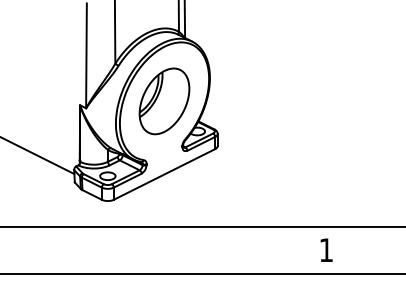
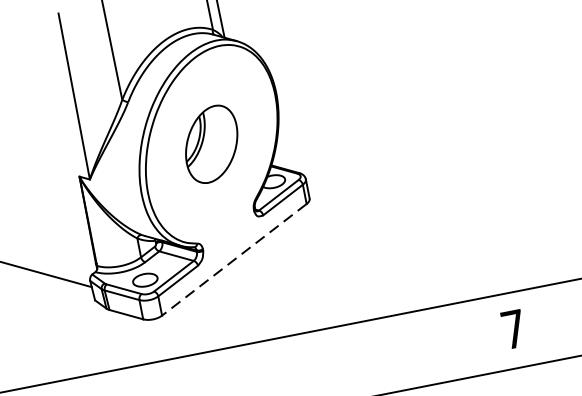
part: (164, 101) -> (211, 144), size x0.7
line: (164, 174) -> (234, 259), solid -> dashed
text: (326, 249) -> (513, 328), 1 -> 7

